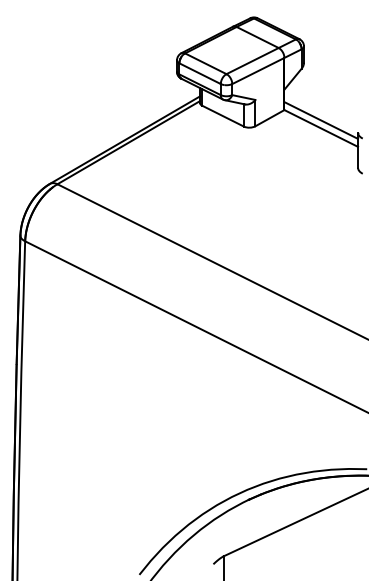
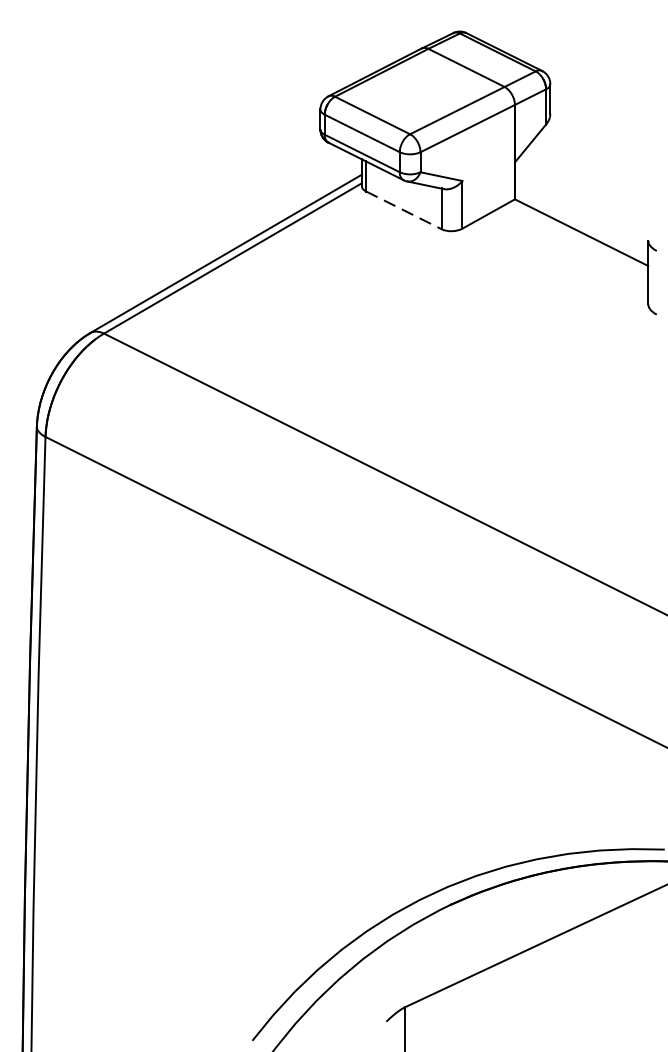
line: (223, 116) -> (404, 210), solid -> dashed
line: (321, 120) -> (582, 218), removed

